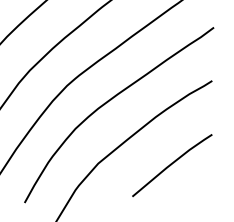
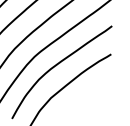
line: (171, 164) -> (89, 98), removed

